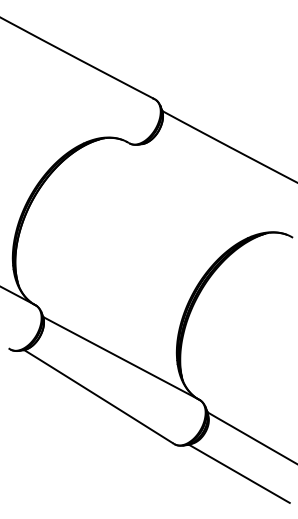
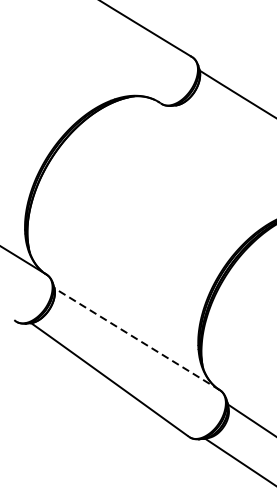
line: (120, 358) -> (136, 339), solid -> dashed

